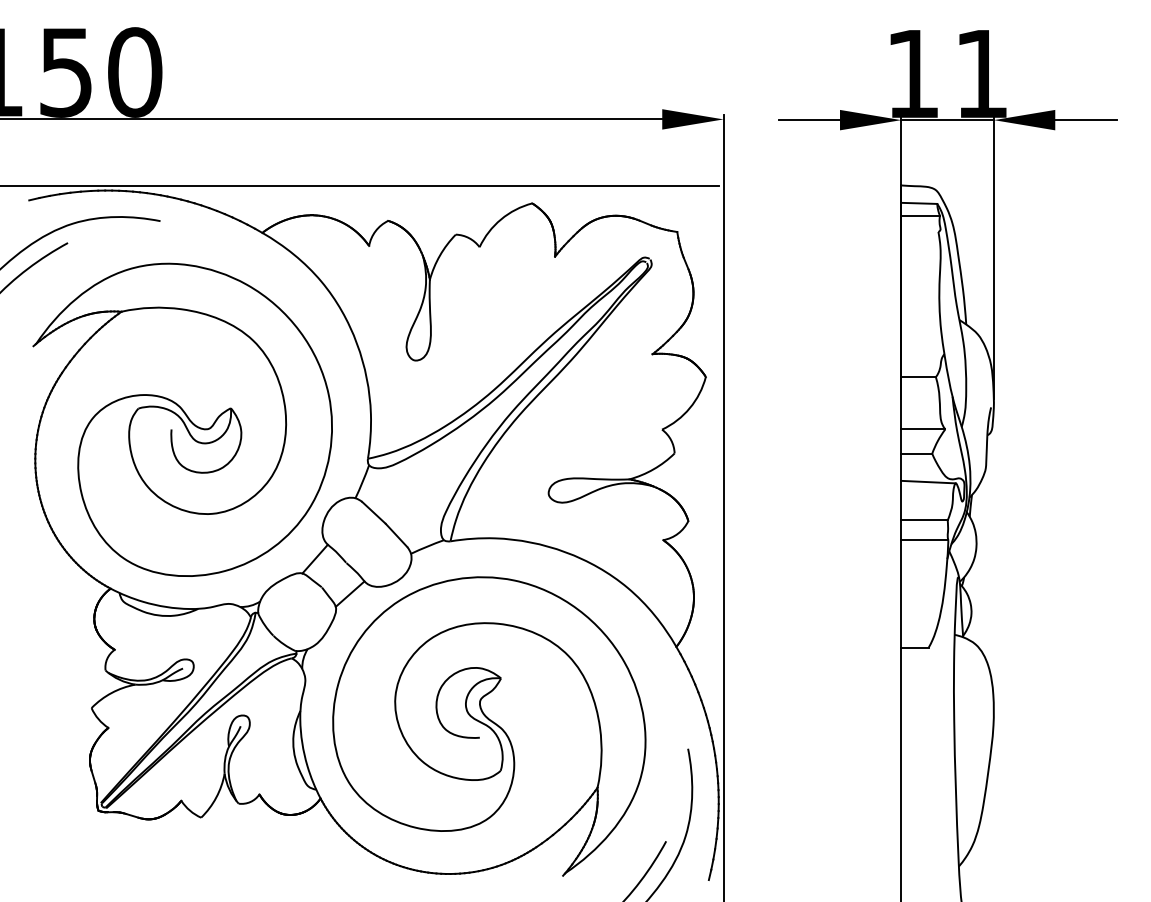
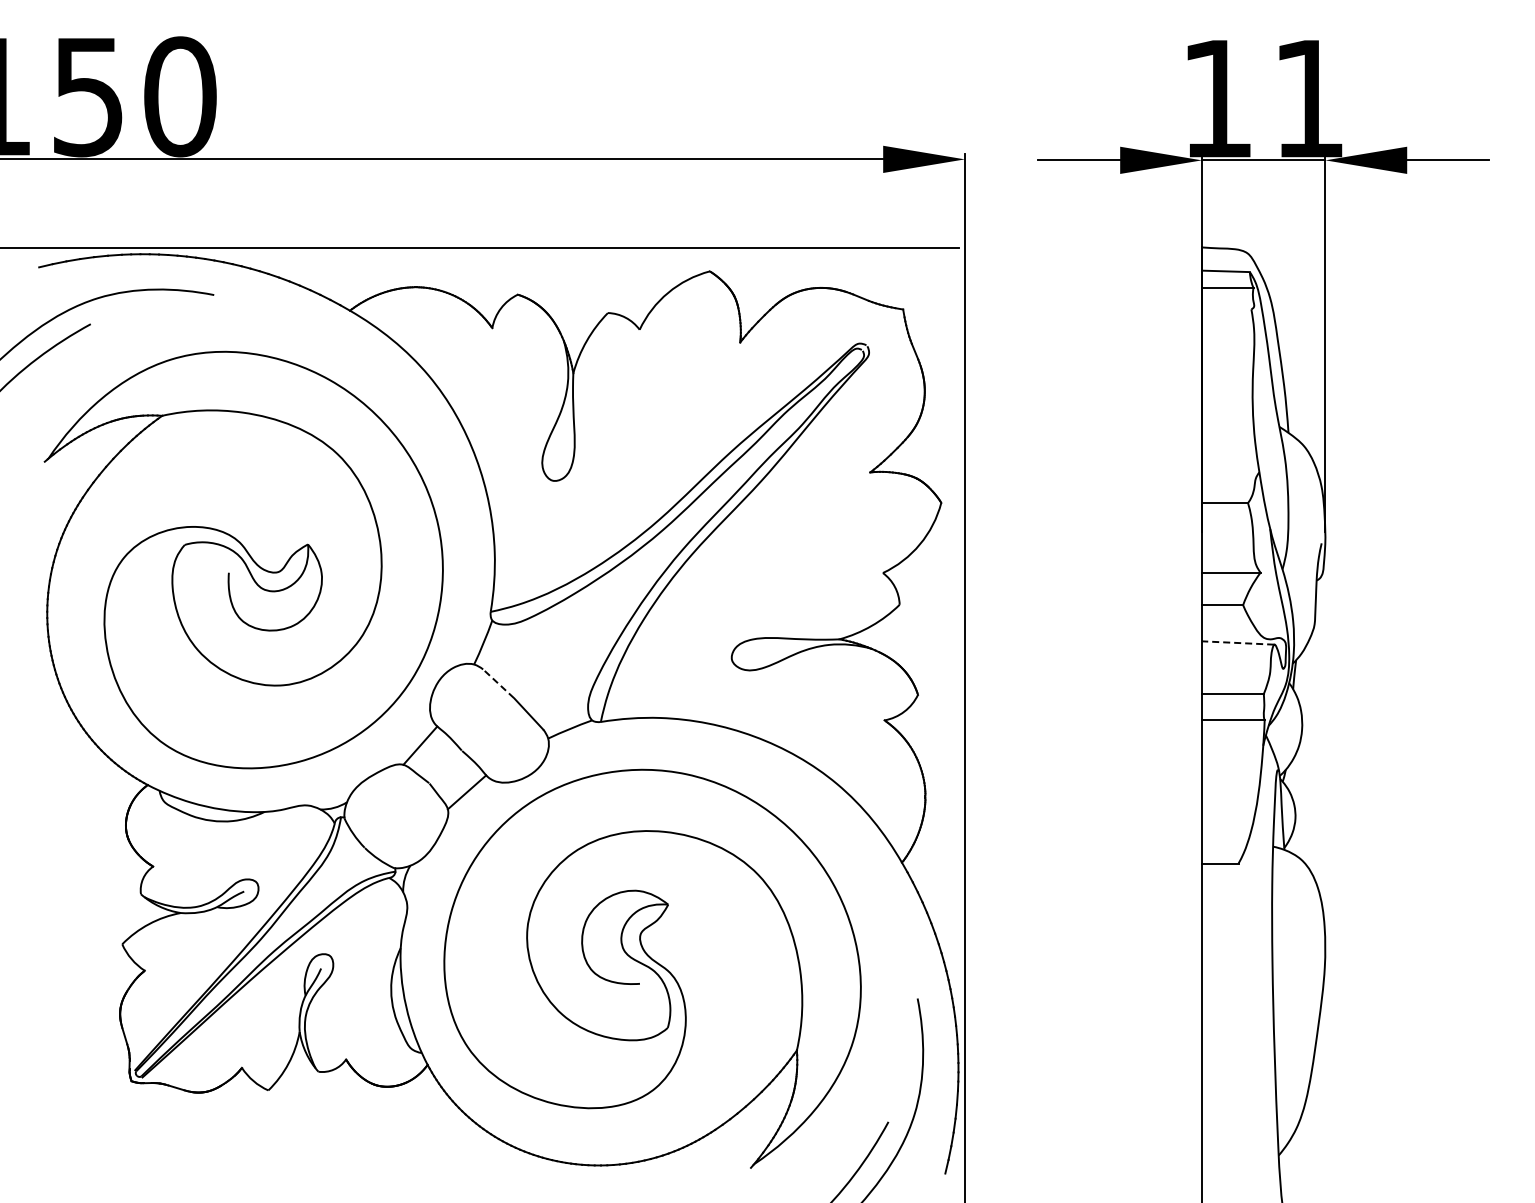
line: (928, 481) -> (1237, 642), solid -> dashed
line: (373, 512) -> (498, 683), solid -> dashed

